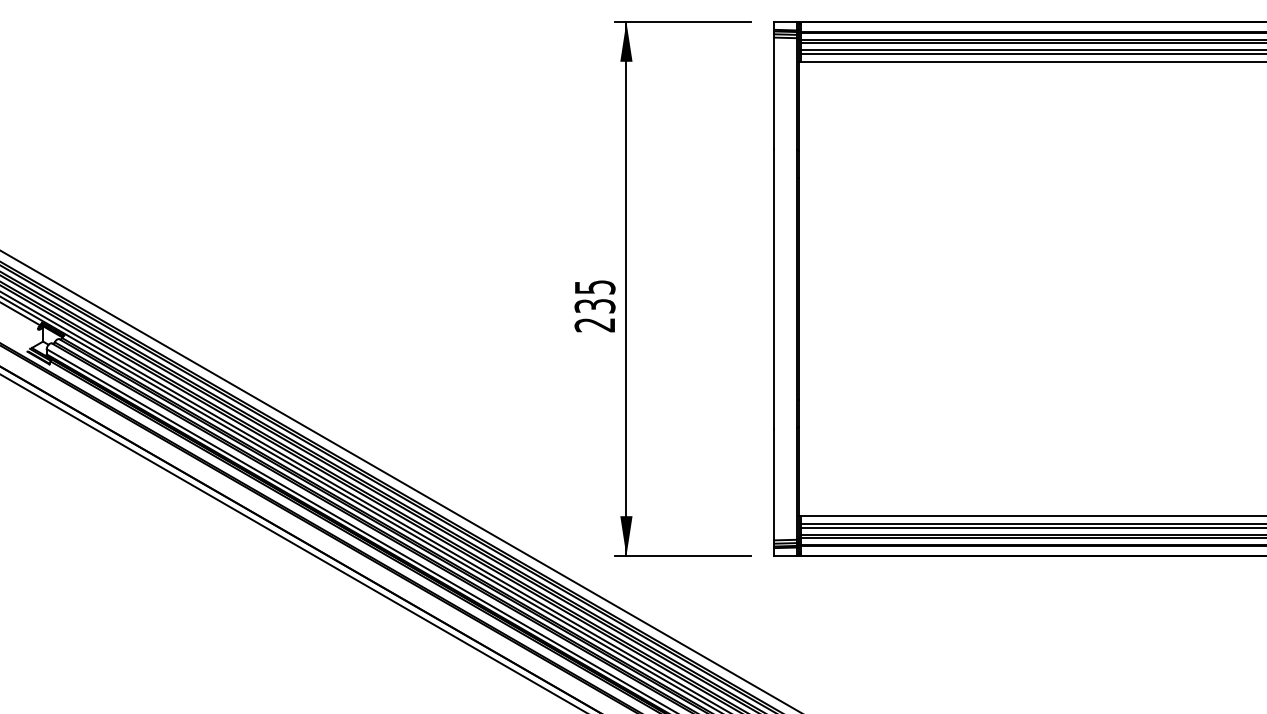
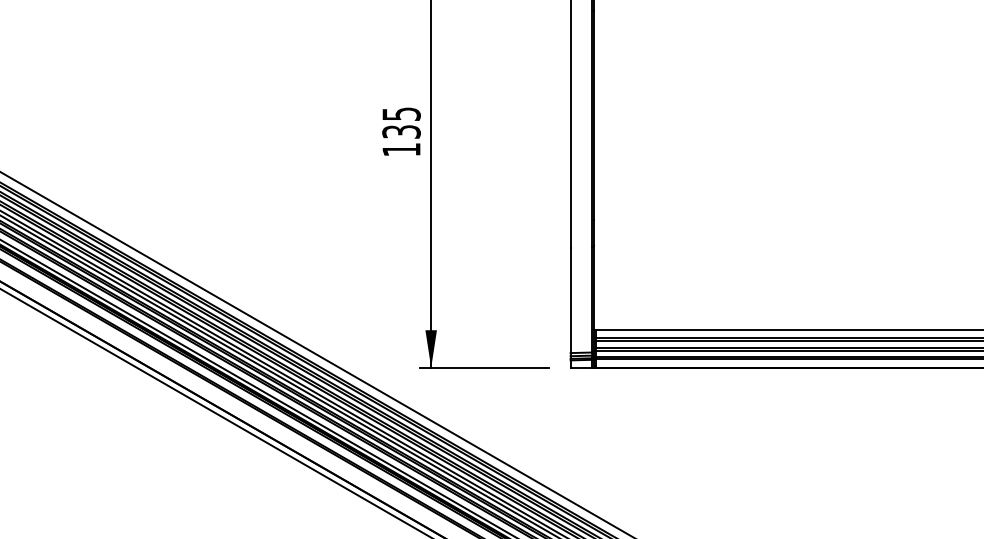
text: (594, 325) -> (401, 150), 235 -> 135

